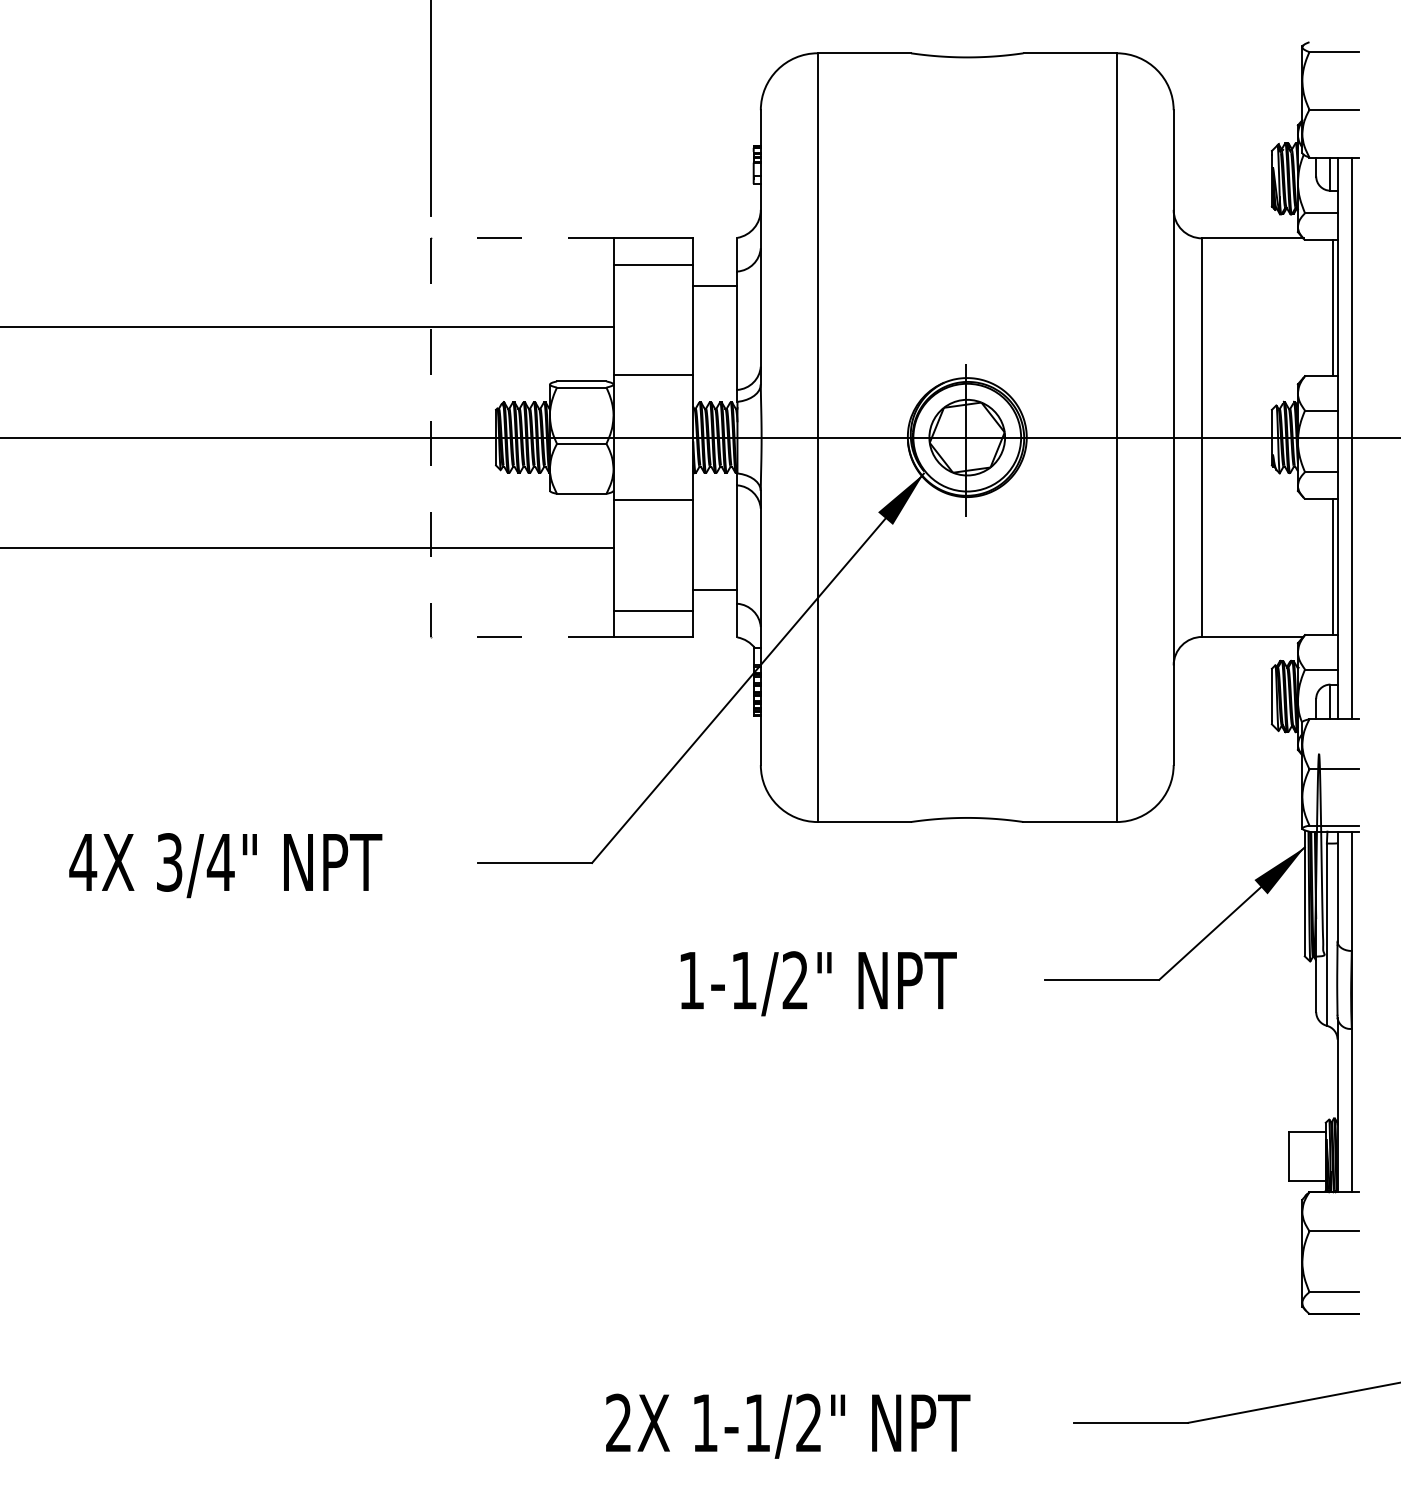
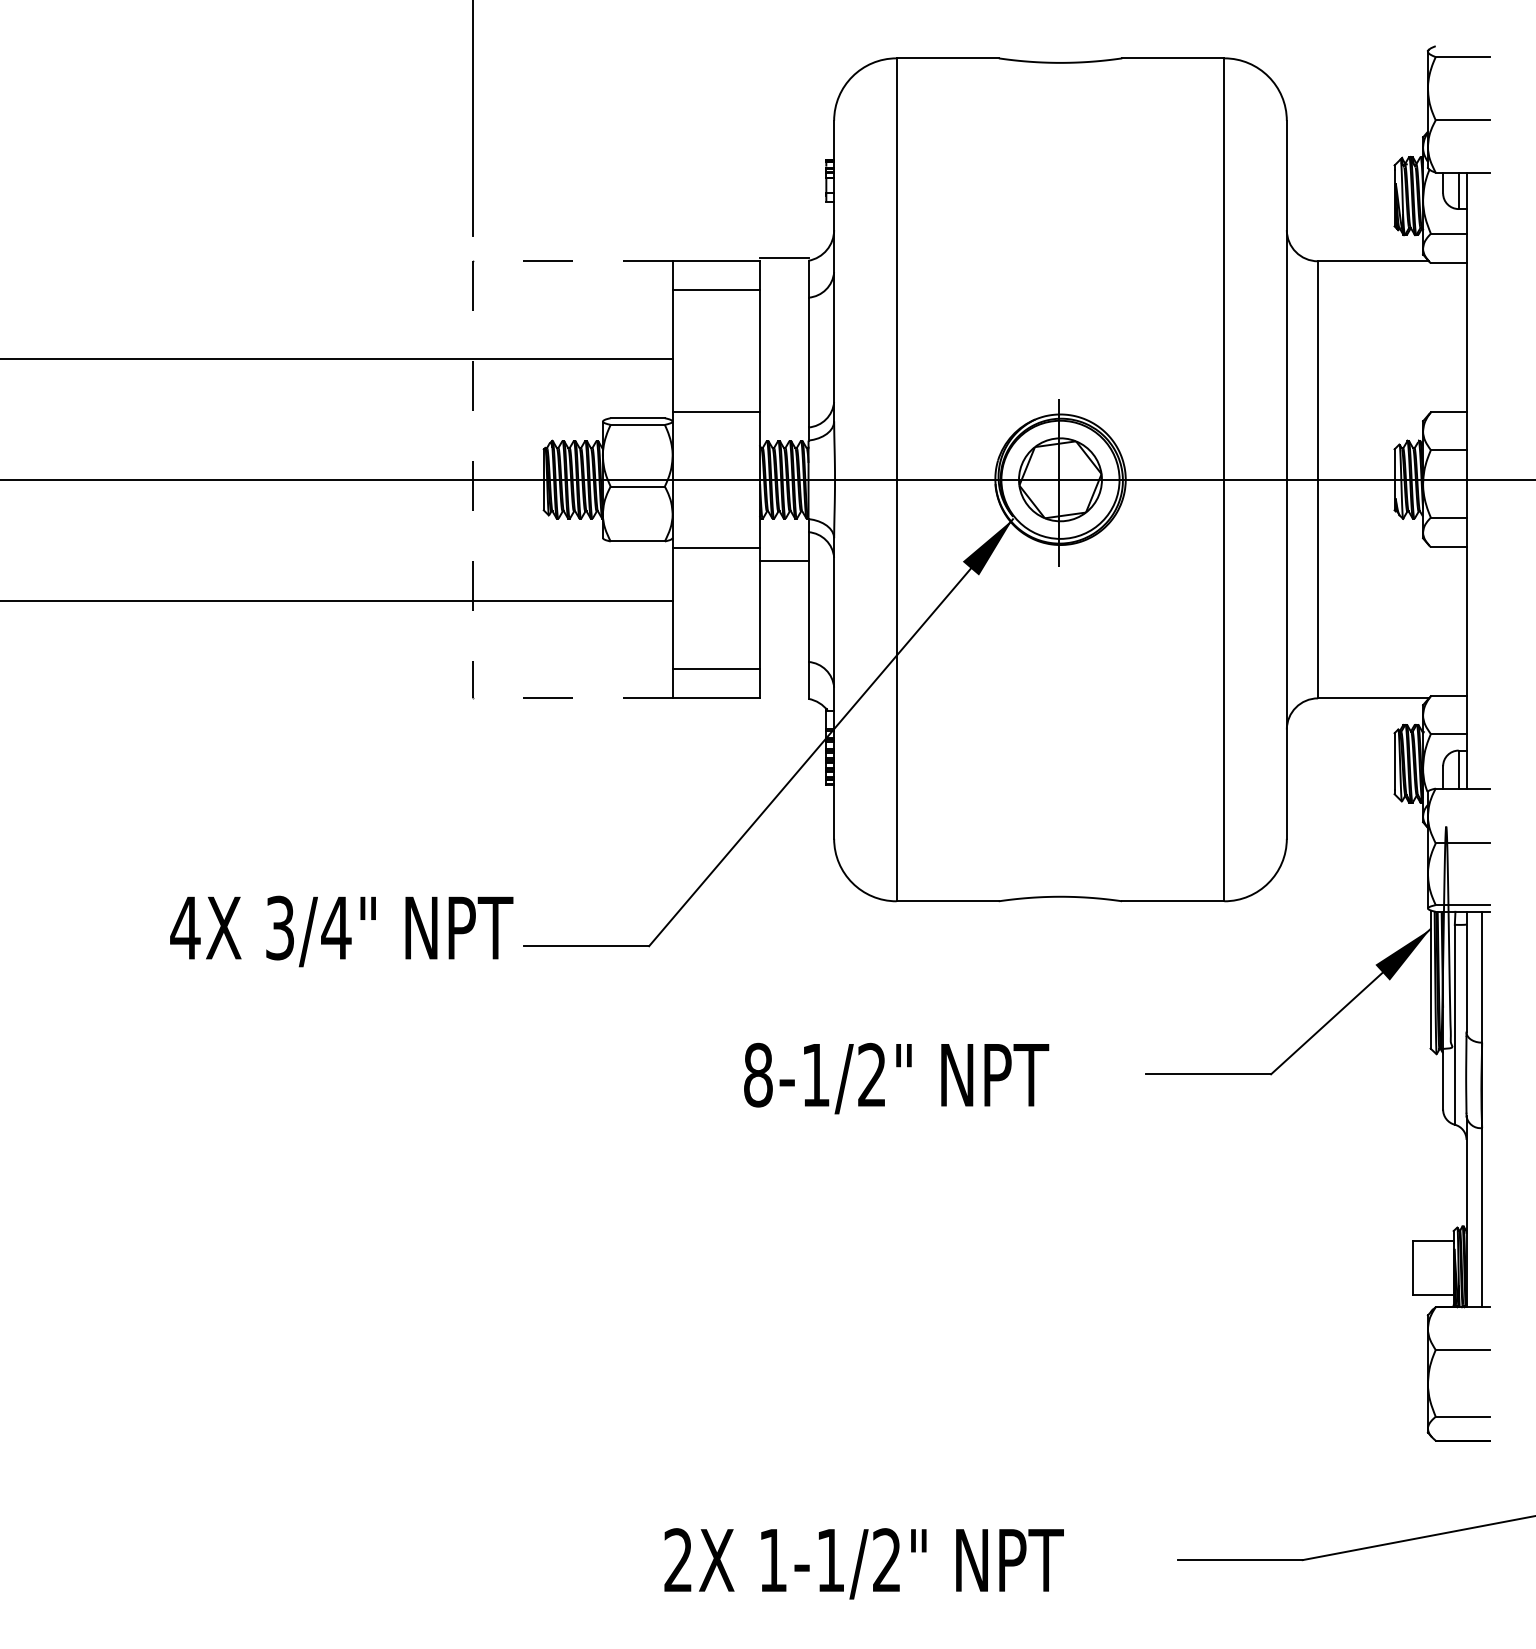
line: (715, 285) -> (784, 258), moved
line: (1333, 308) -> (1462, 338), removed
line: (1351, 438) -> (1481, 480), removed
line: (1333, 567) -> (1462, 622), removed
line: (715, 589) -> (784, 560), moved
text: (225, 865) -> (341, 931), moved
text: (691, 980) -> (758, 1075), 1-1/2" -> 8-1/2"

